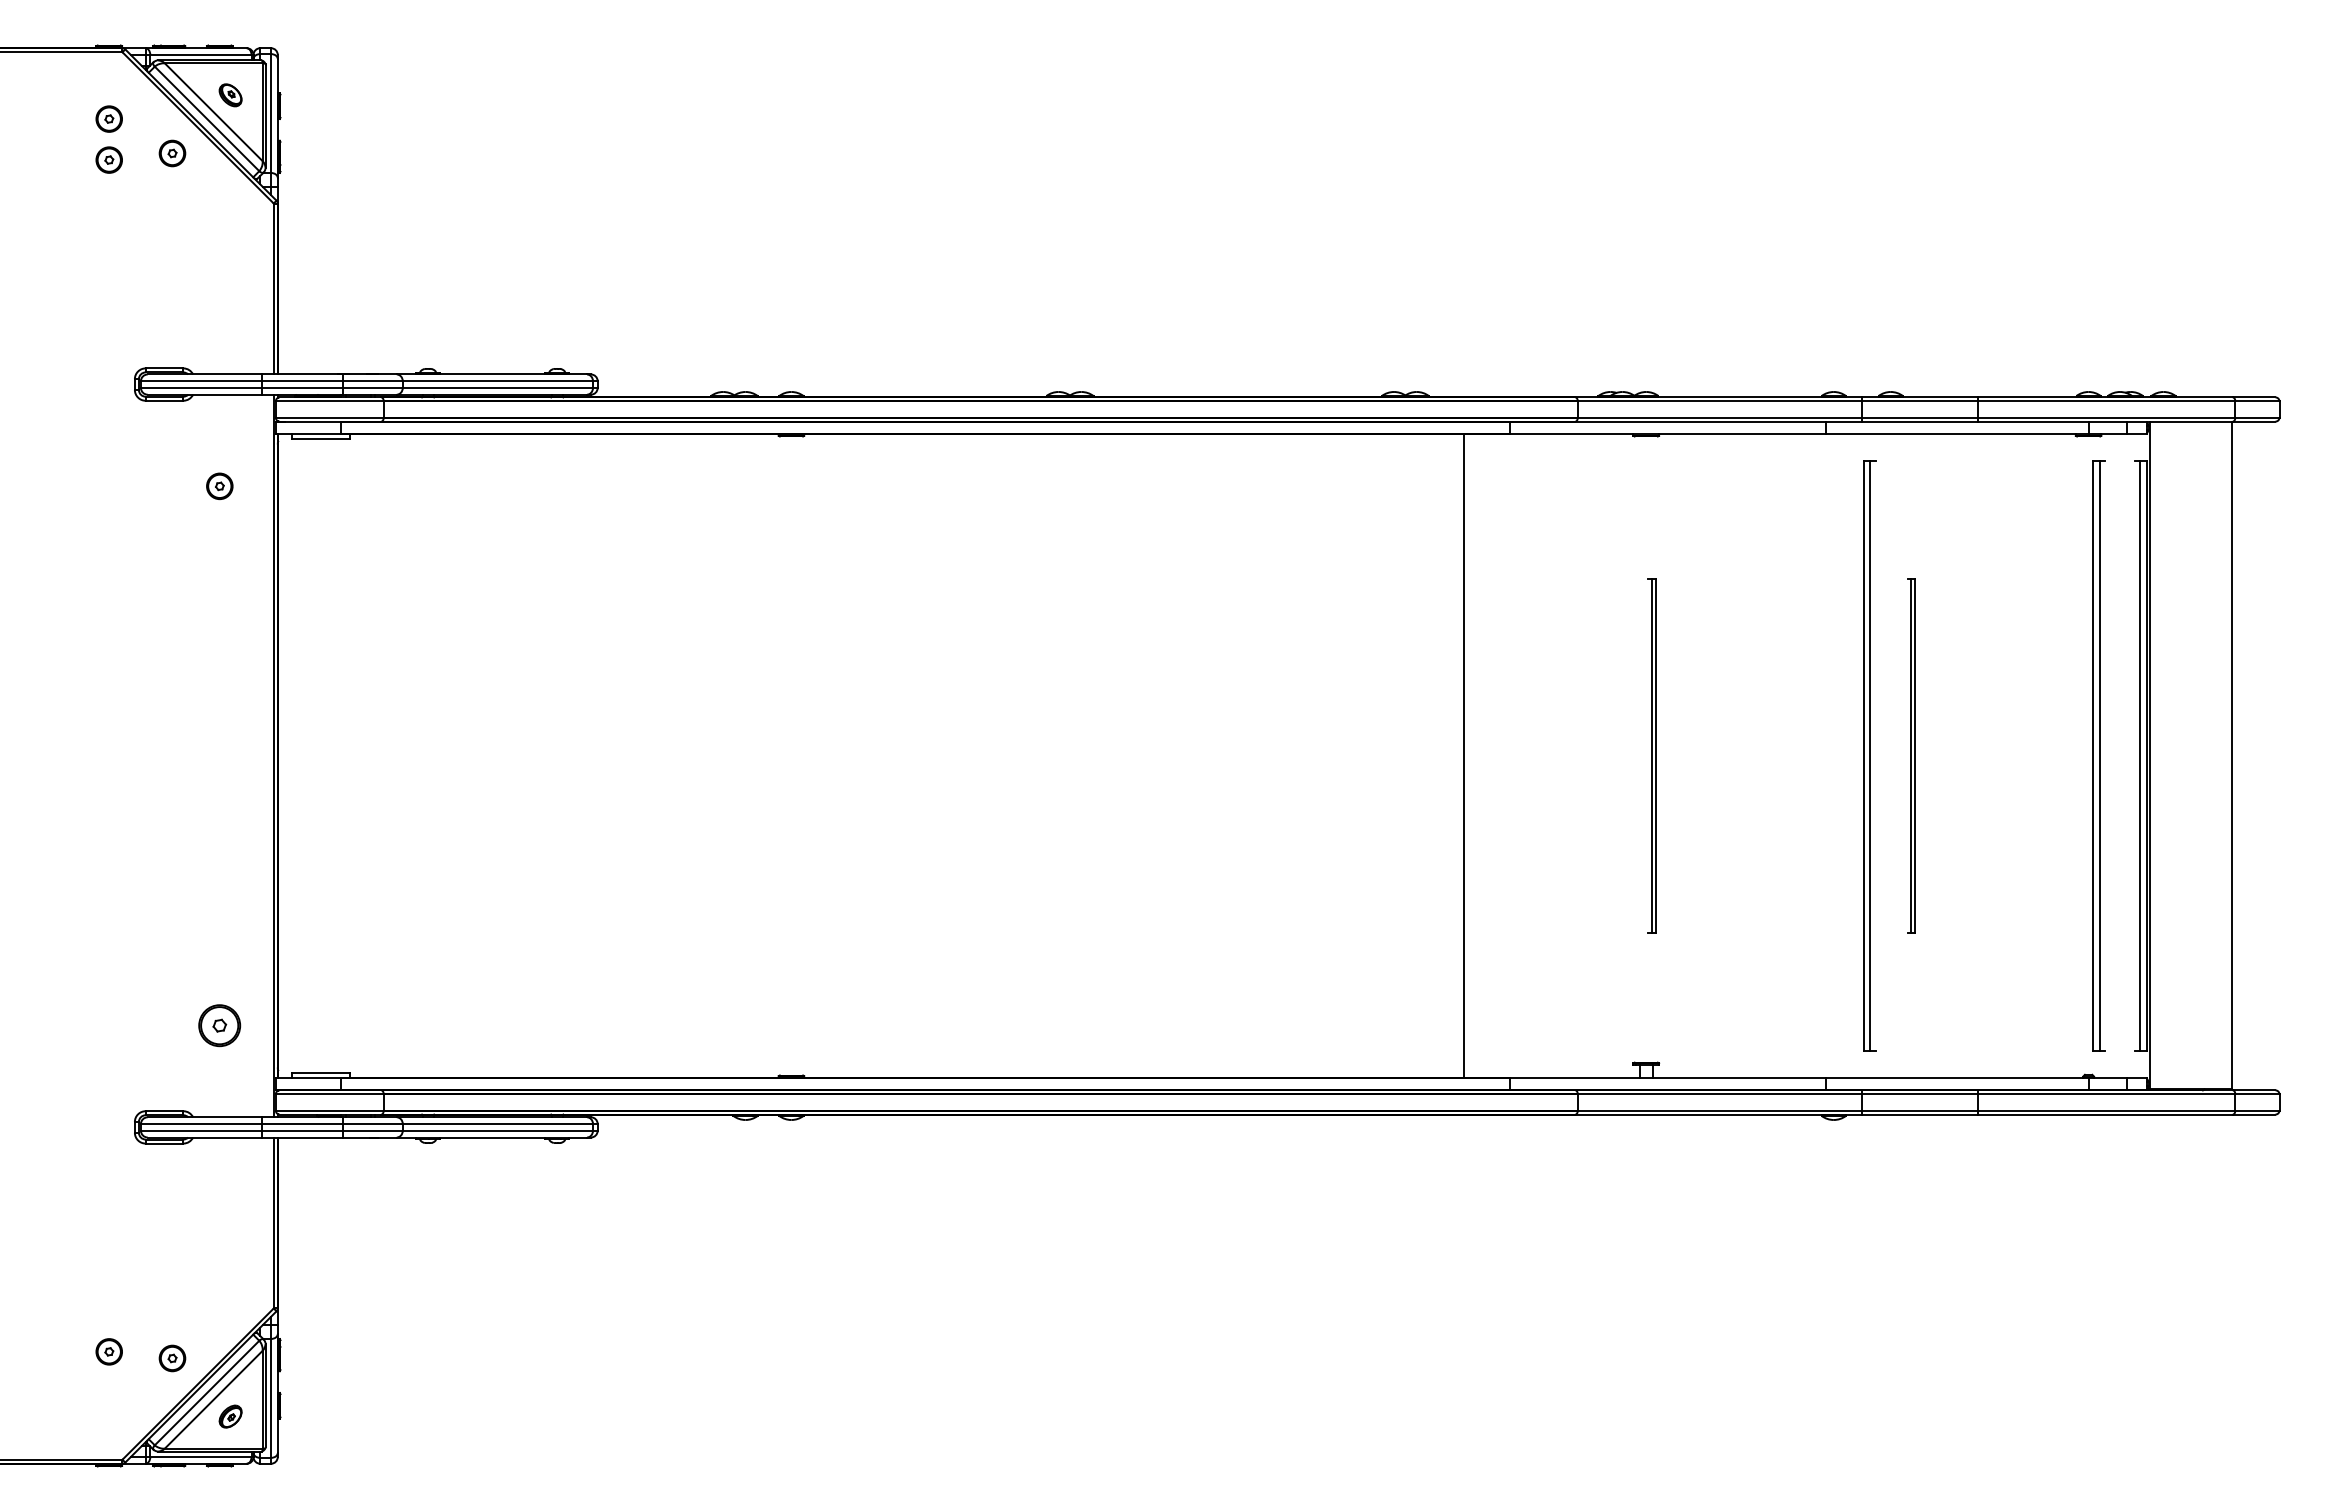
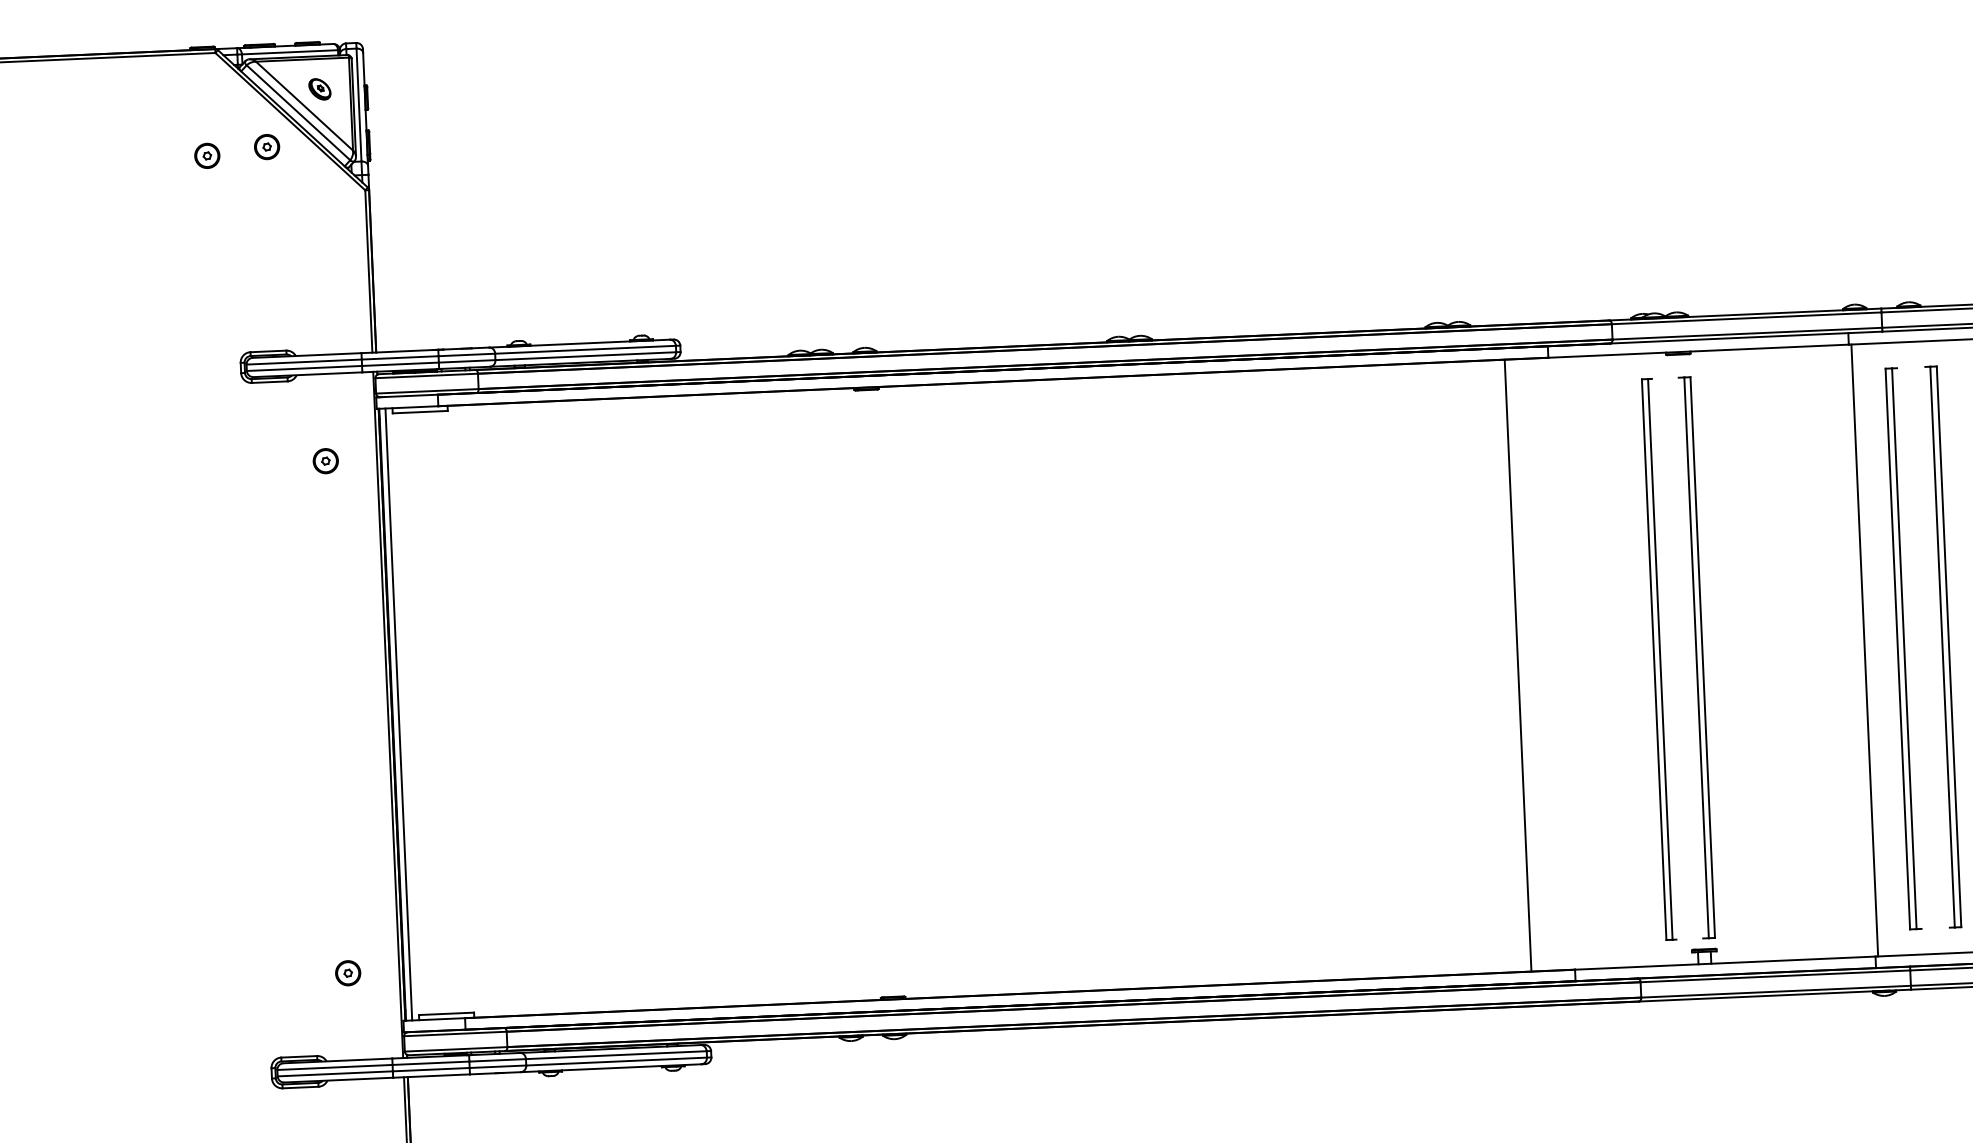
part: (108, 118) -> (204, 116), removed
line: (284, 755) -> (398, 714), added
part: (1611, 755) -> (1658, 659), added
part: (1651, 755) -> (1696, 657), size x1.67
line: (1828, 755) -> (1864, 650), added
part: (1910, 755) -> (1942, 646), size x1.67
part: (219, 1025) -> (347, 973), size x0.62

